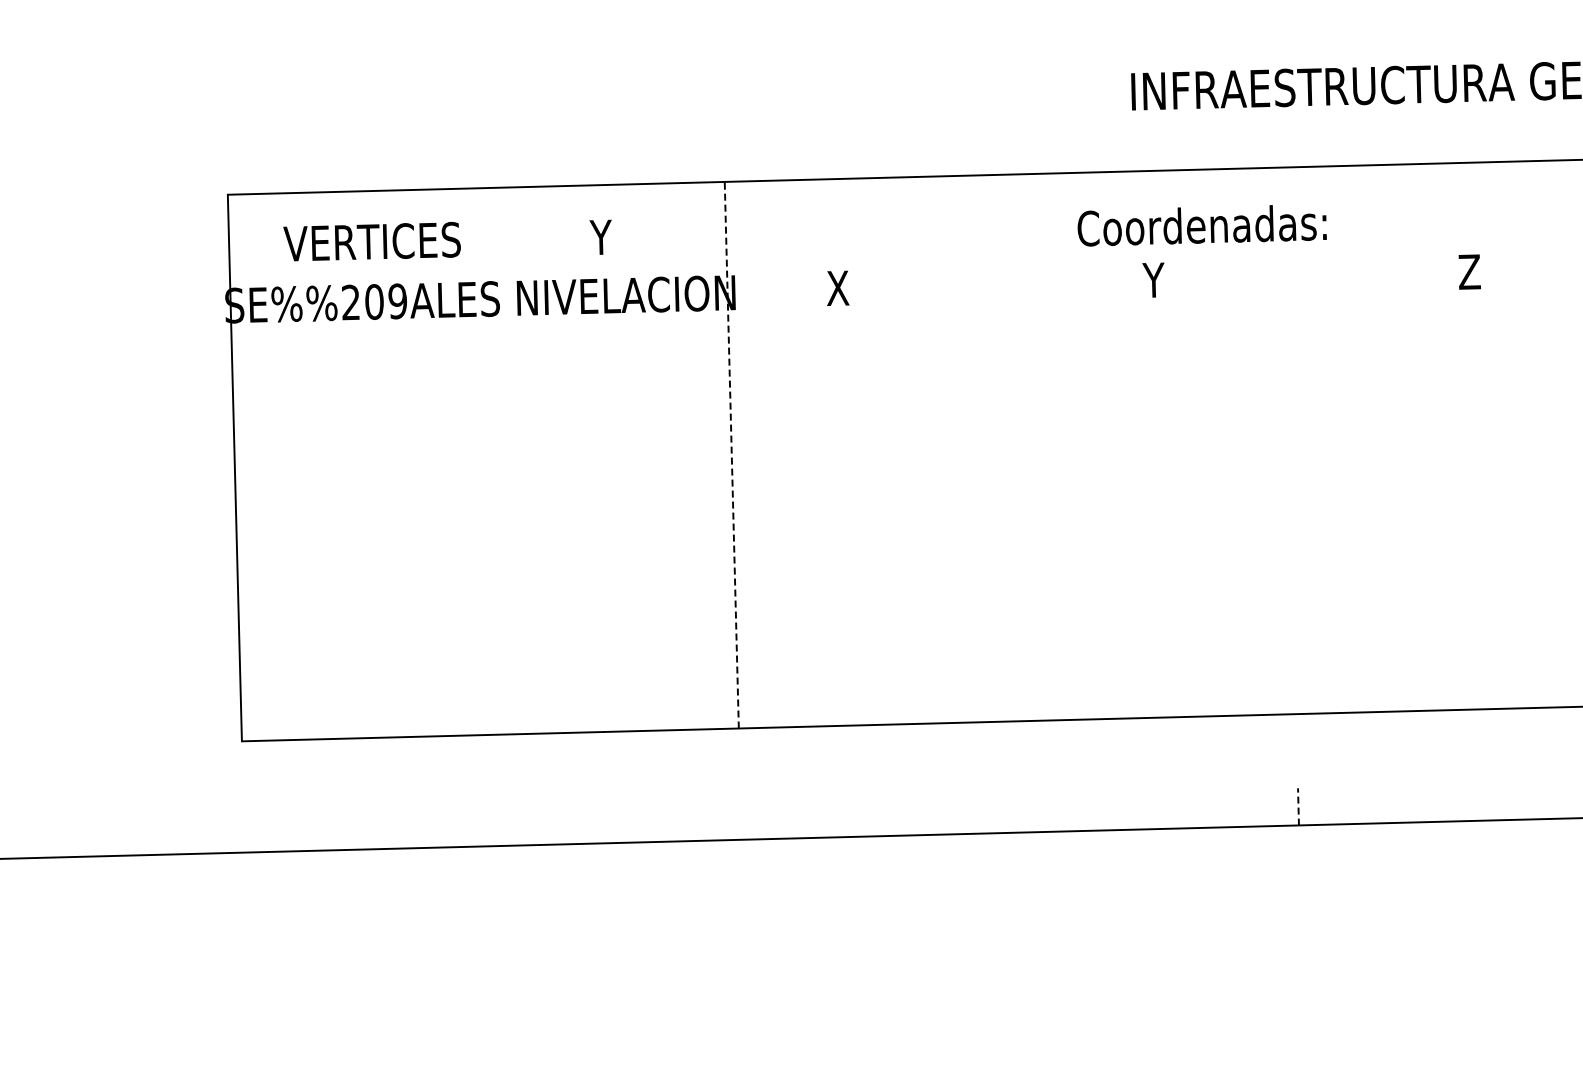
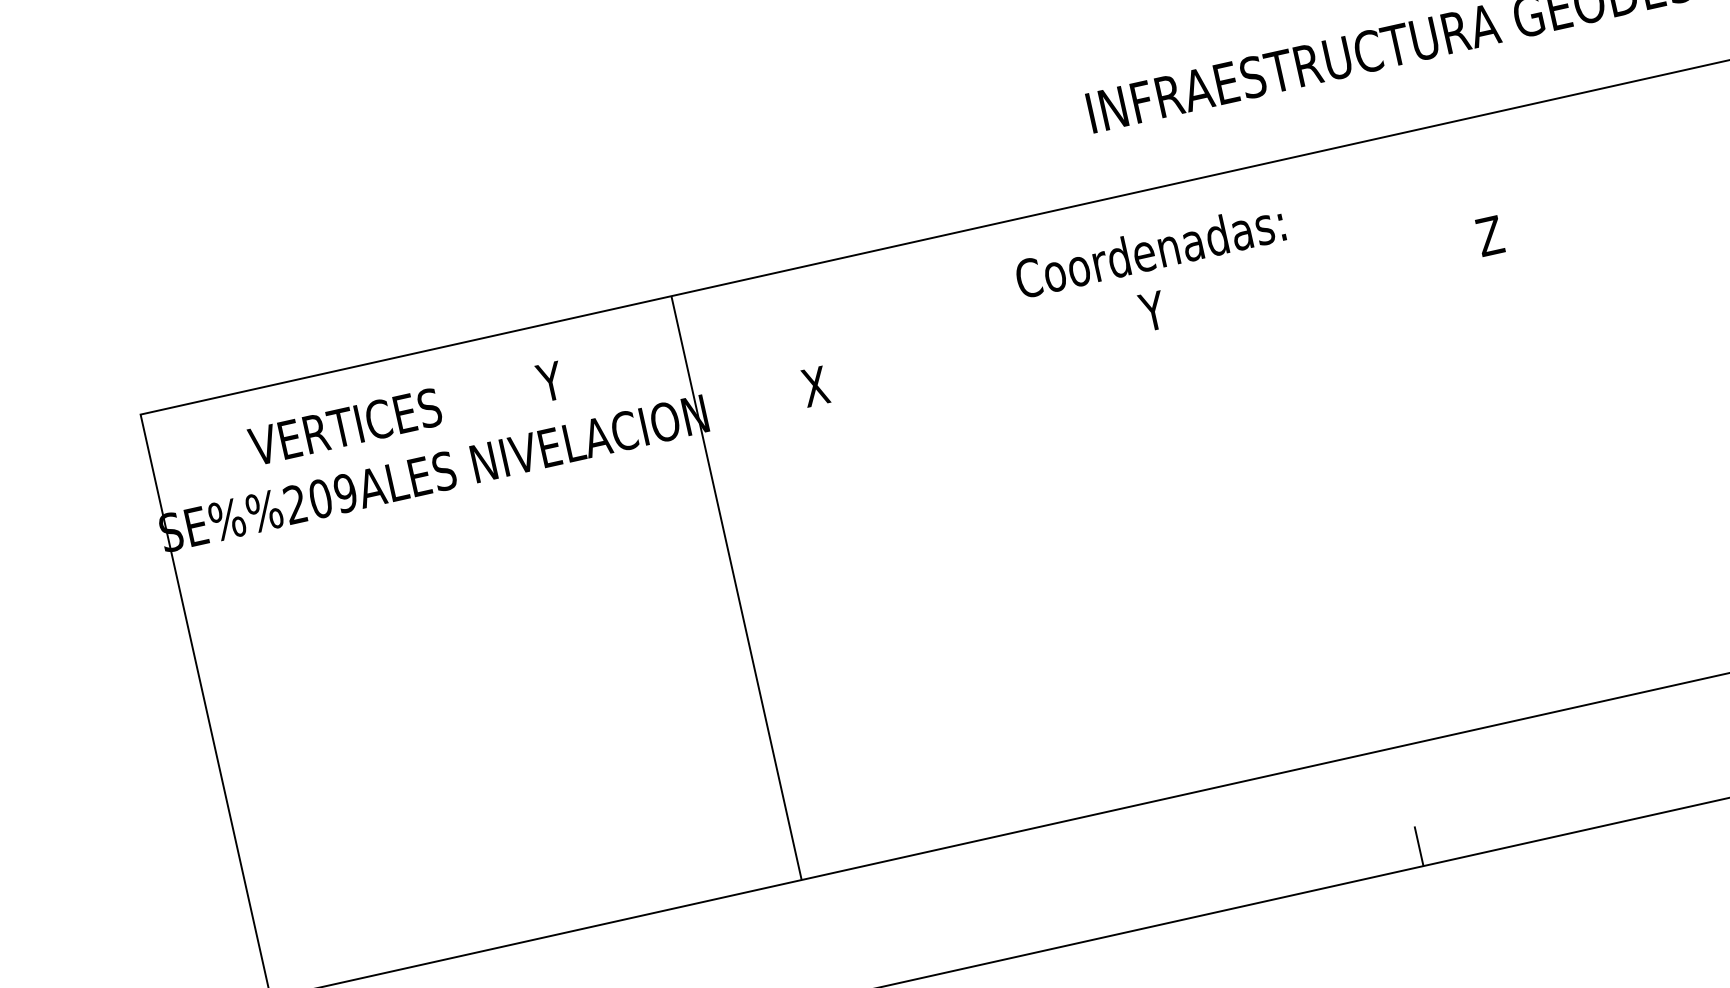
text: (1201, 225) -> (1149, 250), moved
text: (371, 241) -> (344, 426), moved
line: (731, 454) -> (736, 587), dashed -> solid
line: (1298, 806) -> (1418, 845), dashed -> solid

